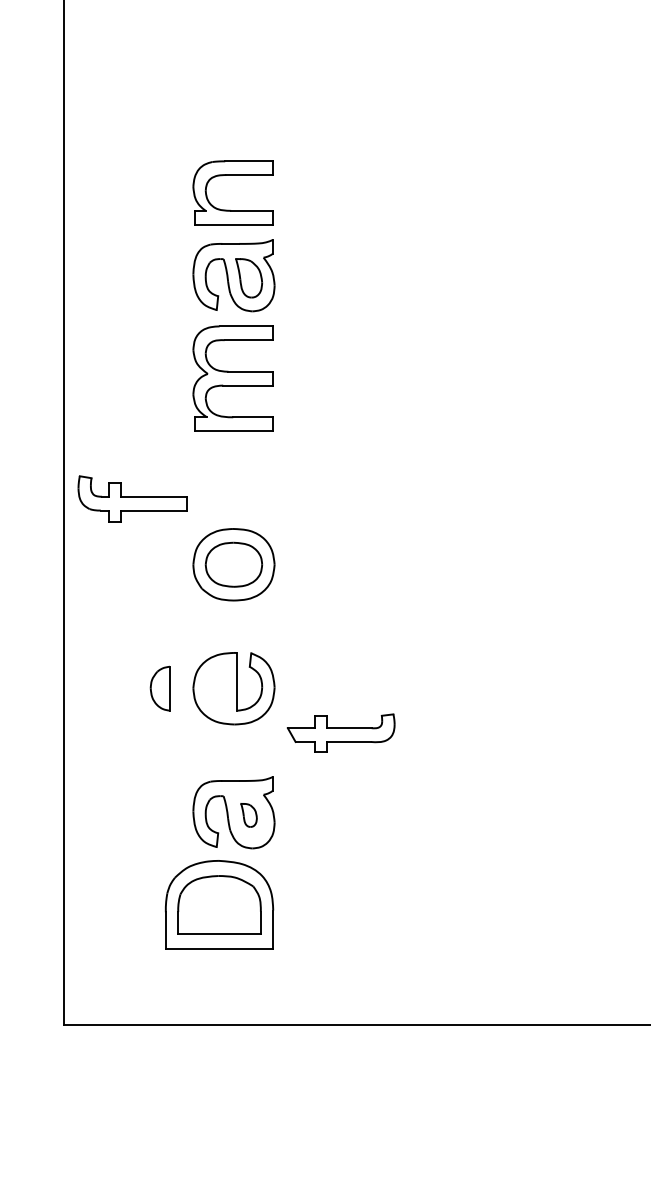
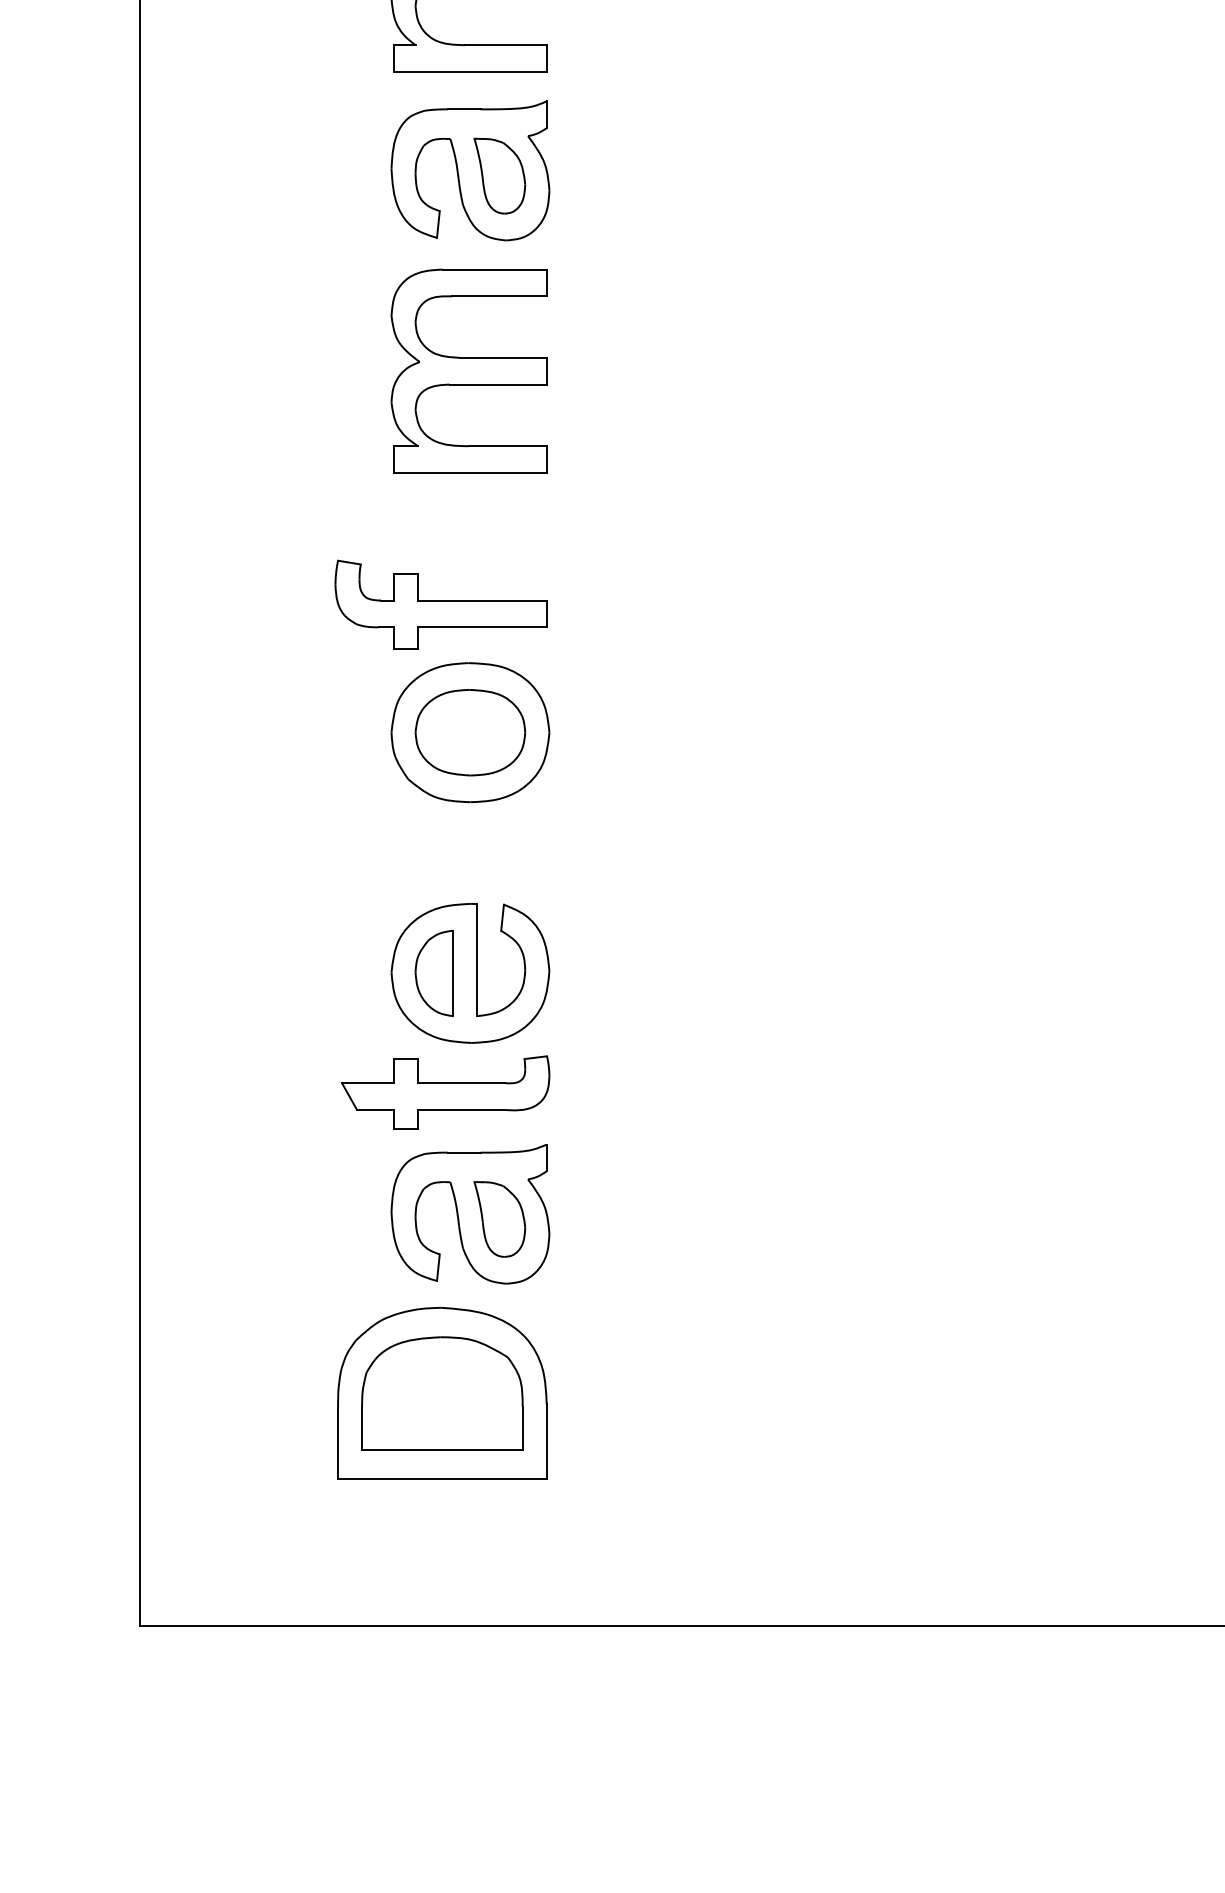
part: (132, 498) -> (440, 603), moved
part: (159, 688) -> (432, 972), moved
part: (340, 732) -> (444, 1091), moved
part: (248, 815) -> (498, 1219), size x1.67

